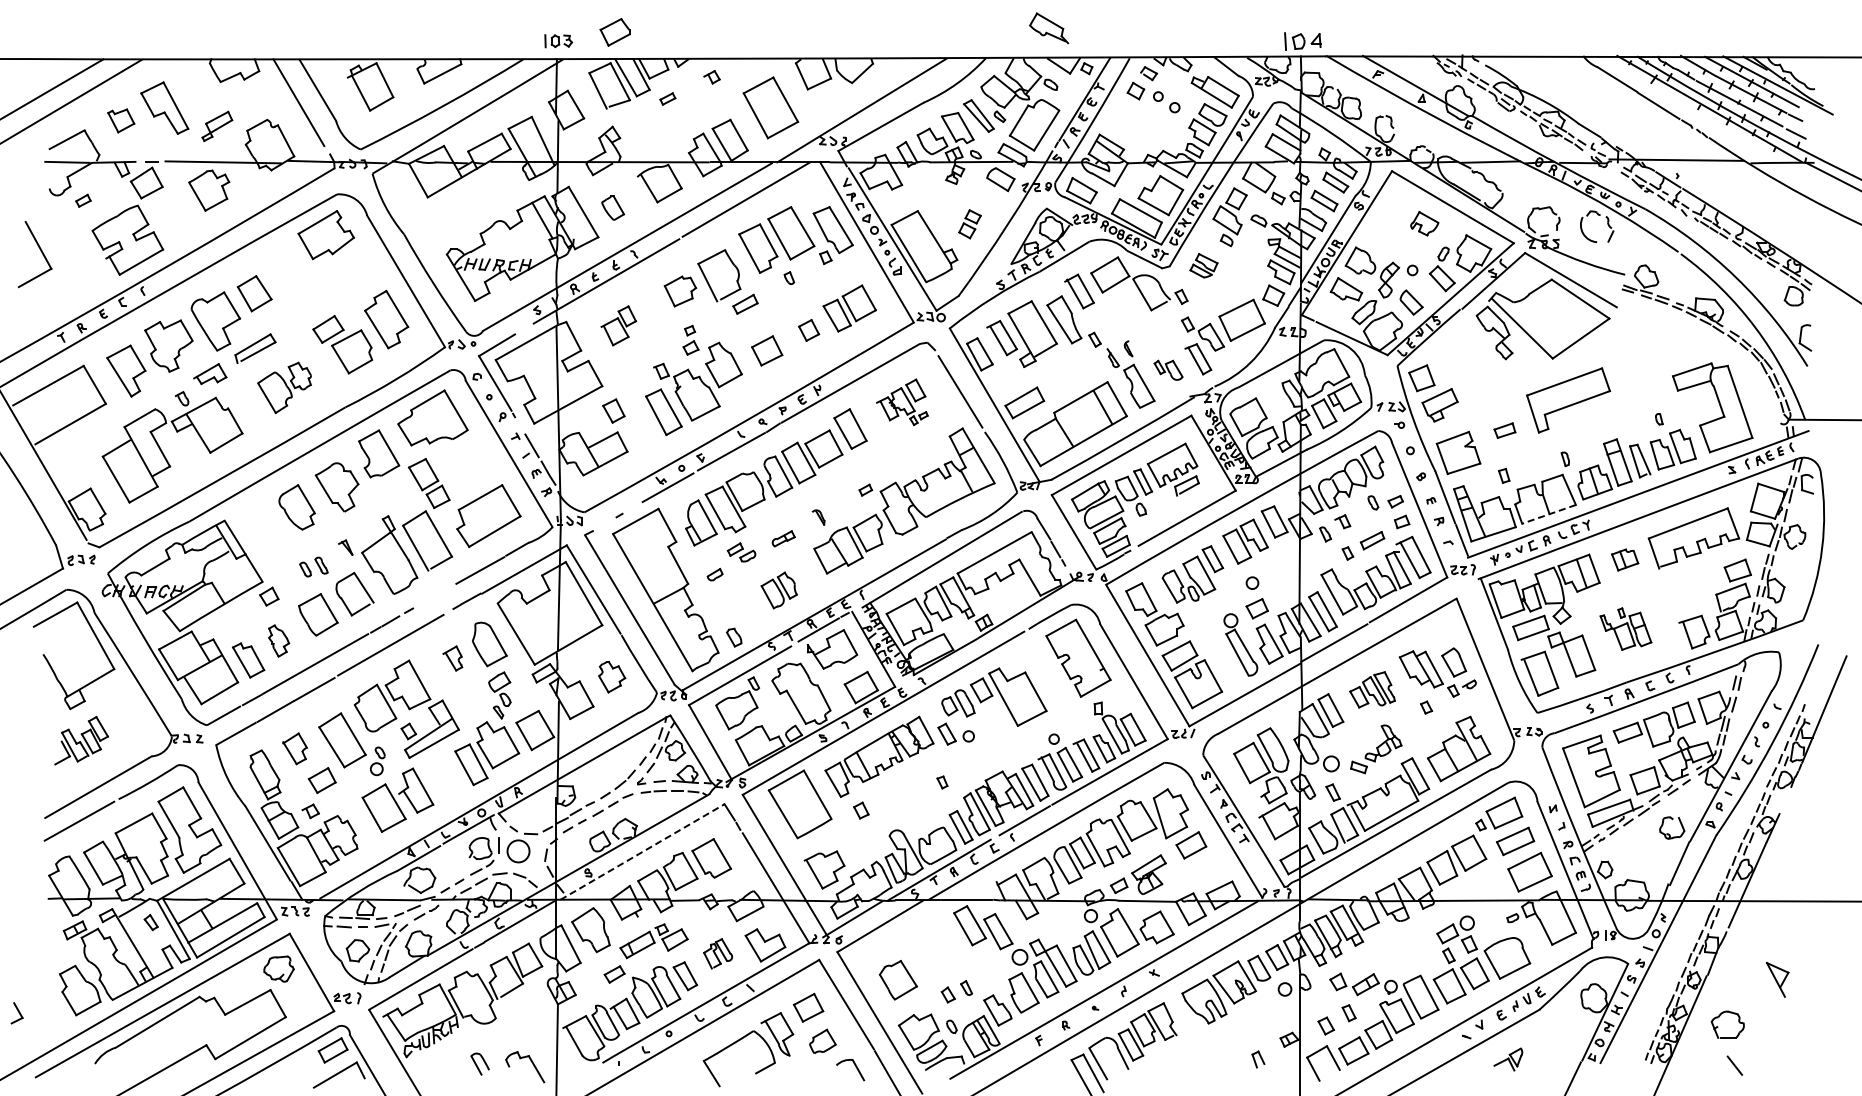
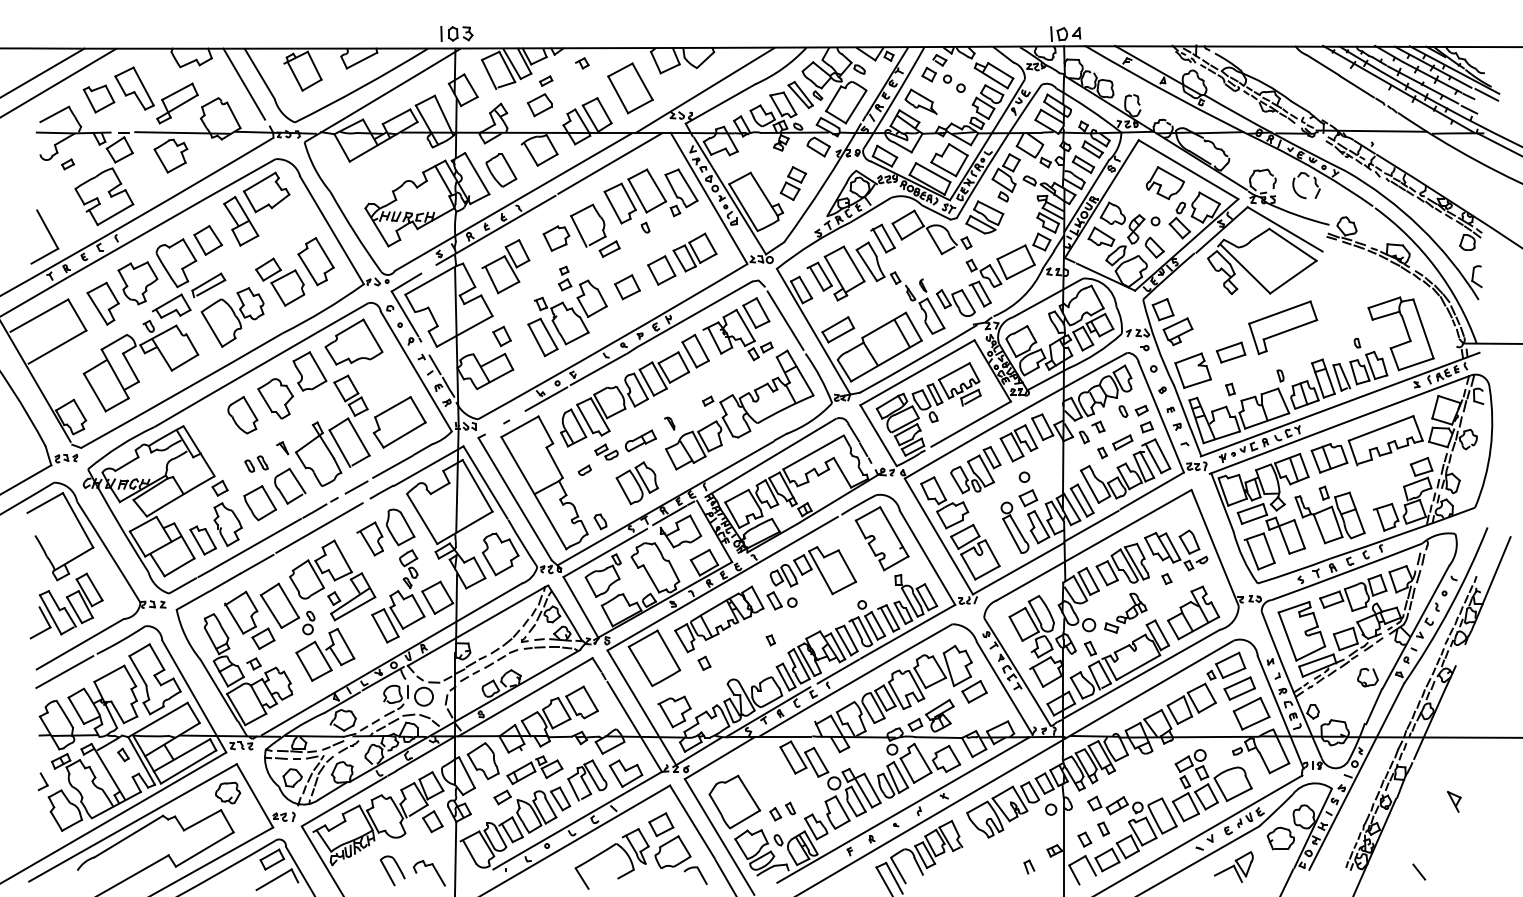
part: (1049, 28) -> (921, 101), moved
part: (614, 32) -> (539, 105), moved
part: (558, 40) -> (456, 33), size x1.43
line: (1817, 115) -> (1486, 94), added
part: (120, 120) -> (98, 98), size x1.43
part: (217, 126) -> (177, 103), size x1.67
part: (612, 207) -> (500, 169), size x1.67
part: (1424, 223) -> (1165, 182), size x1.67
part: (969, 224) -> (793, 183), size x1.43
part: (40, 251) -> (49, 234), moved
part: (1203, 265) -> (984, 217), size x1.67
part: (294, 269) -> (240, 220), added
part: (618, 325) -> (505, 266), size x1.67
part: (808, 330) -> (661, 270), size x1.67
part: (1168, 370) -> (955, 303), size x1.67
part: (210, 373) -> (171, 305), size x1.43
part: (284, 387) -> (232, 317), size x1.43
part: (902, 402) -> (738, 329), size x1.67
part: (1504, 430) -> (1230, 352), size x1.67
line: (1548, 514) -> (1266, 421), dashed -> solid
part: (783, 538) -> (640, 440), size x1.67
part: (1624, 559) -> (1328, 457), size x1.67
part: (779, 590) -> (637, 483), size x1.43
line: (435, 595) -> (356, 487), added
part: (1625, 628) -> (1329, 514), size x1.67
part: (278, 640) -> (227, 524), size x1.67
part: (452, 658) -> (369, 538), size x1.67
part: (611, 676) -> (500, 553), size x1.67
part: (1372, 689) -> (1122, 564), size x1.43
part: (81, 740) -> (66, 606), size x1.67
part: (294, 748) -> (240, 612), size x1.67
line: (642, 852) -> (525, 697), dashed -> solid
part: (717, 953) -> (586, 780), size x1.67
part: (1777, 979) -> (1454, 801), size x0.71
part: (898, 980) -> (734, 802), size x1.67
part: (529, 1003) -> (432, 821), added
part: (16, 1013) -> (42, 781), moved
part: (1727, 1024) -> (1280, 838), moved
part: (822, 1041) -> (672, 852), size x1.67
part: (1508, 1059) -> (1234, 867), size x1.67
part: (479, 1063) -> (392, 870), size x1.67

